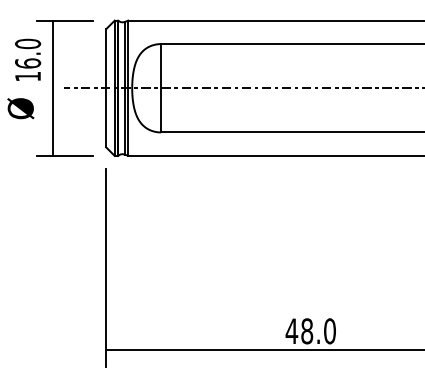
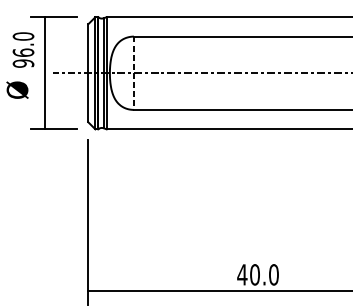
text: (28, 76) -> (23, 63), 16.0 -> 96.0
line: (161, 88) -> (134, 73), solid -> dashed
text: (307, 331) -> (255, 275), 48.0 -> 40.0

